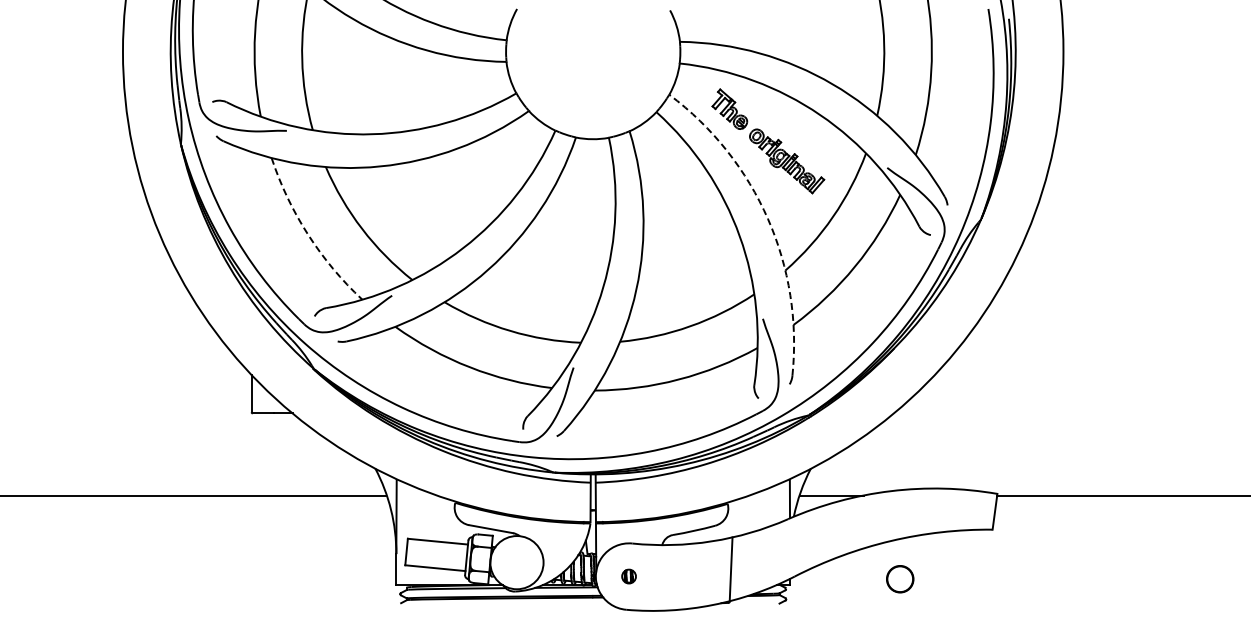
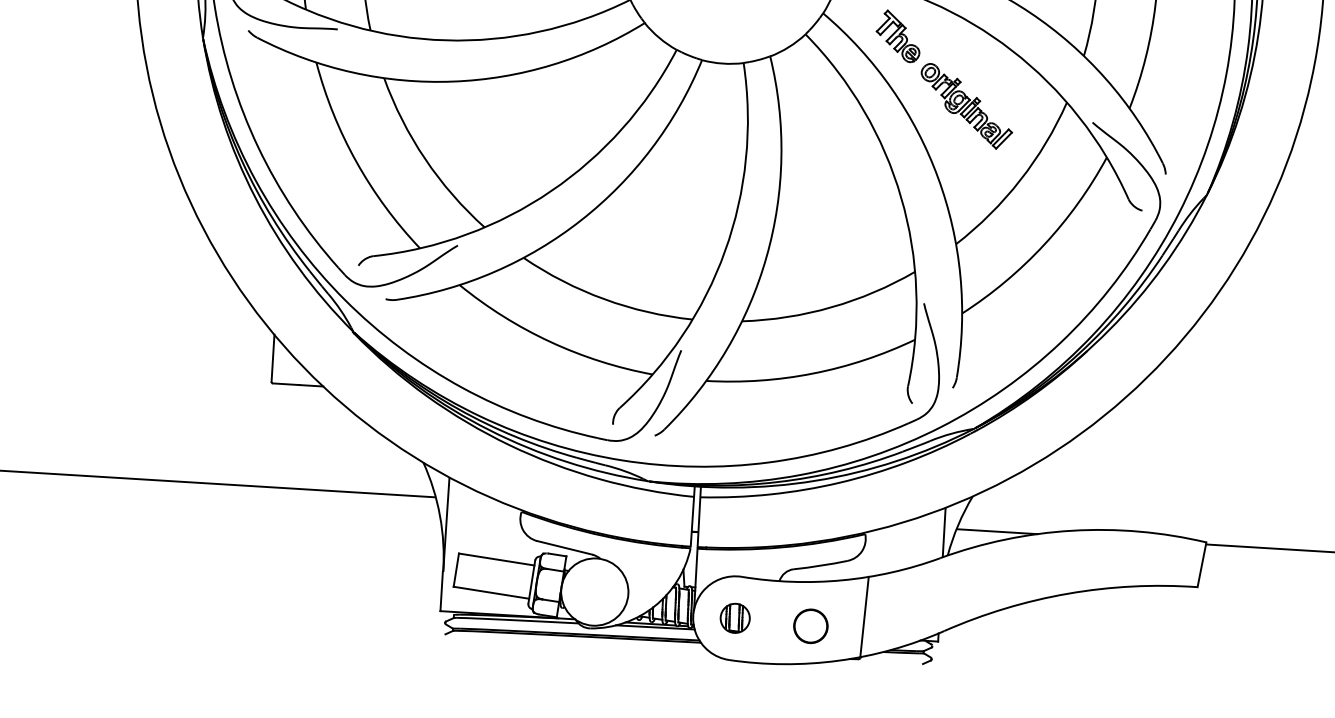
arc: (767, 218) -> (937, 177), dashed -> solid
arc: (308, 234) -> (357, 161), dashed -> solid
part: (628, 576) -> (734, 618), size x1.67
circle: (900, 579) -> (811, 626), moved

